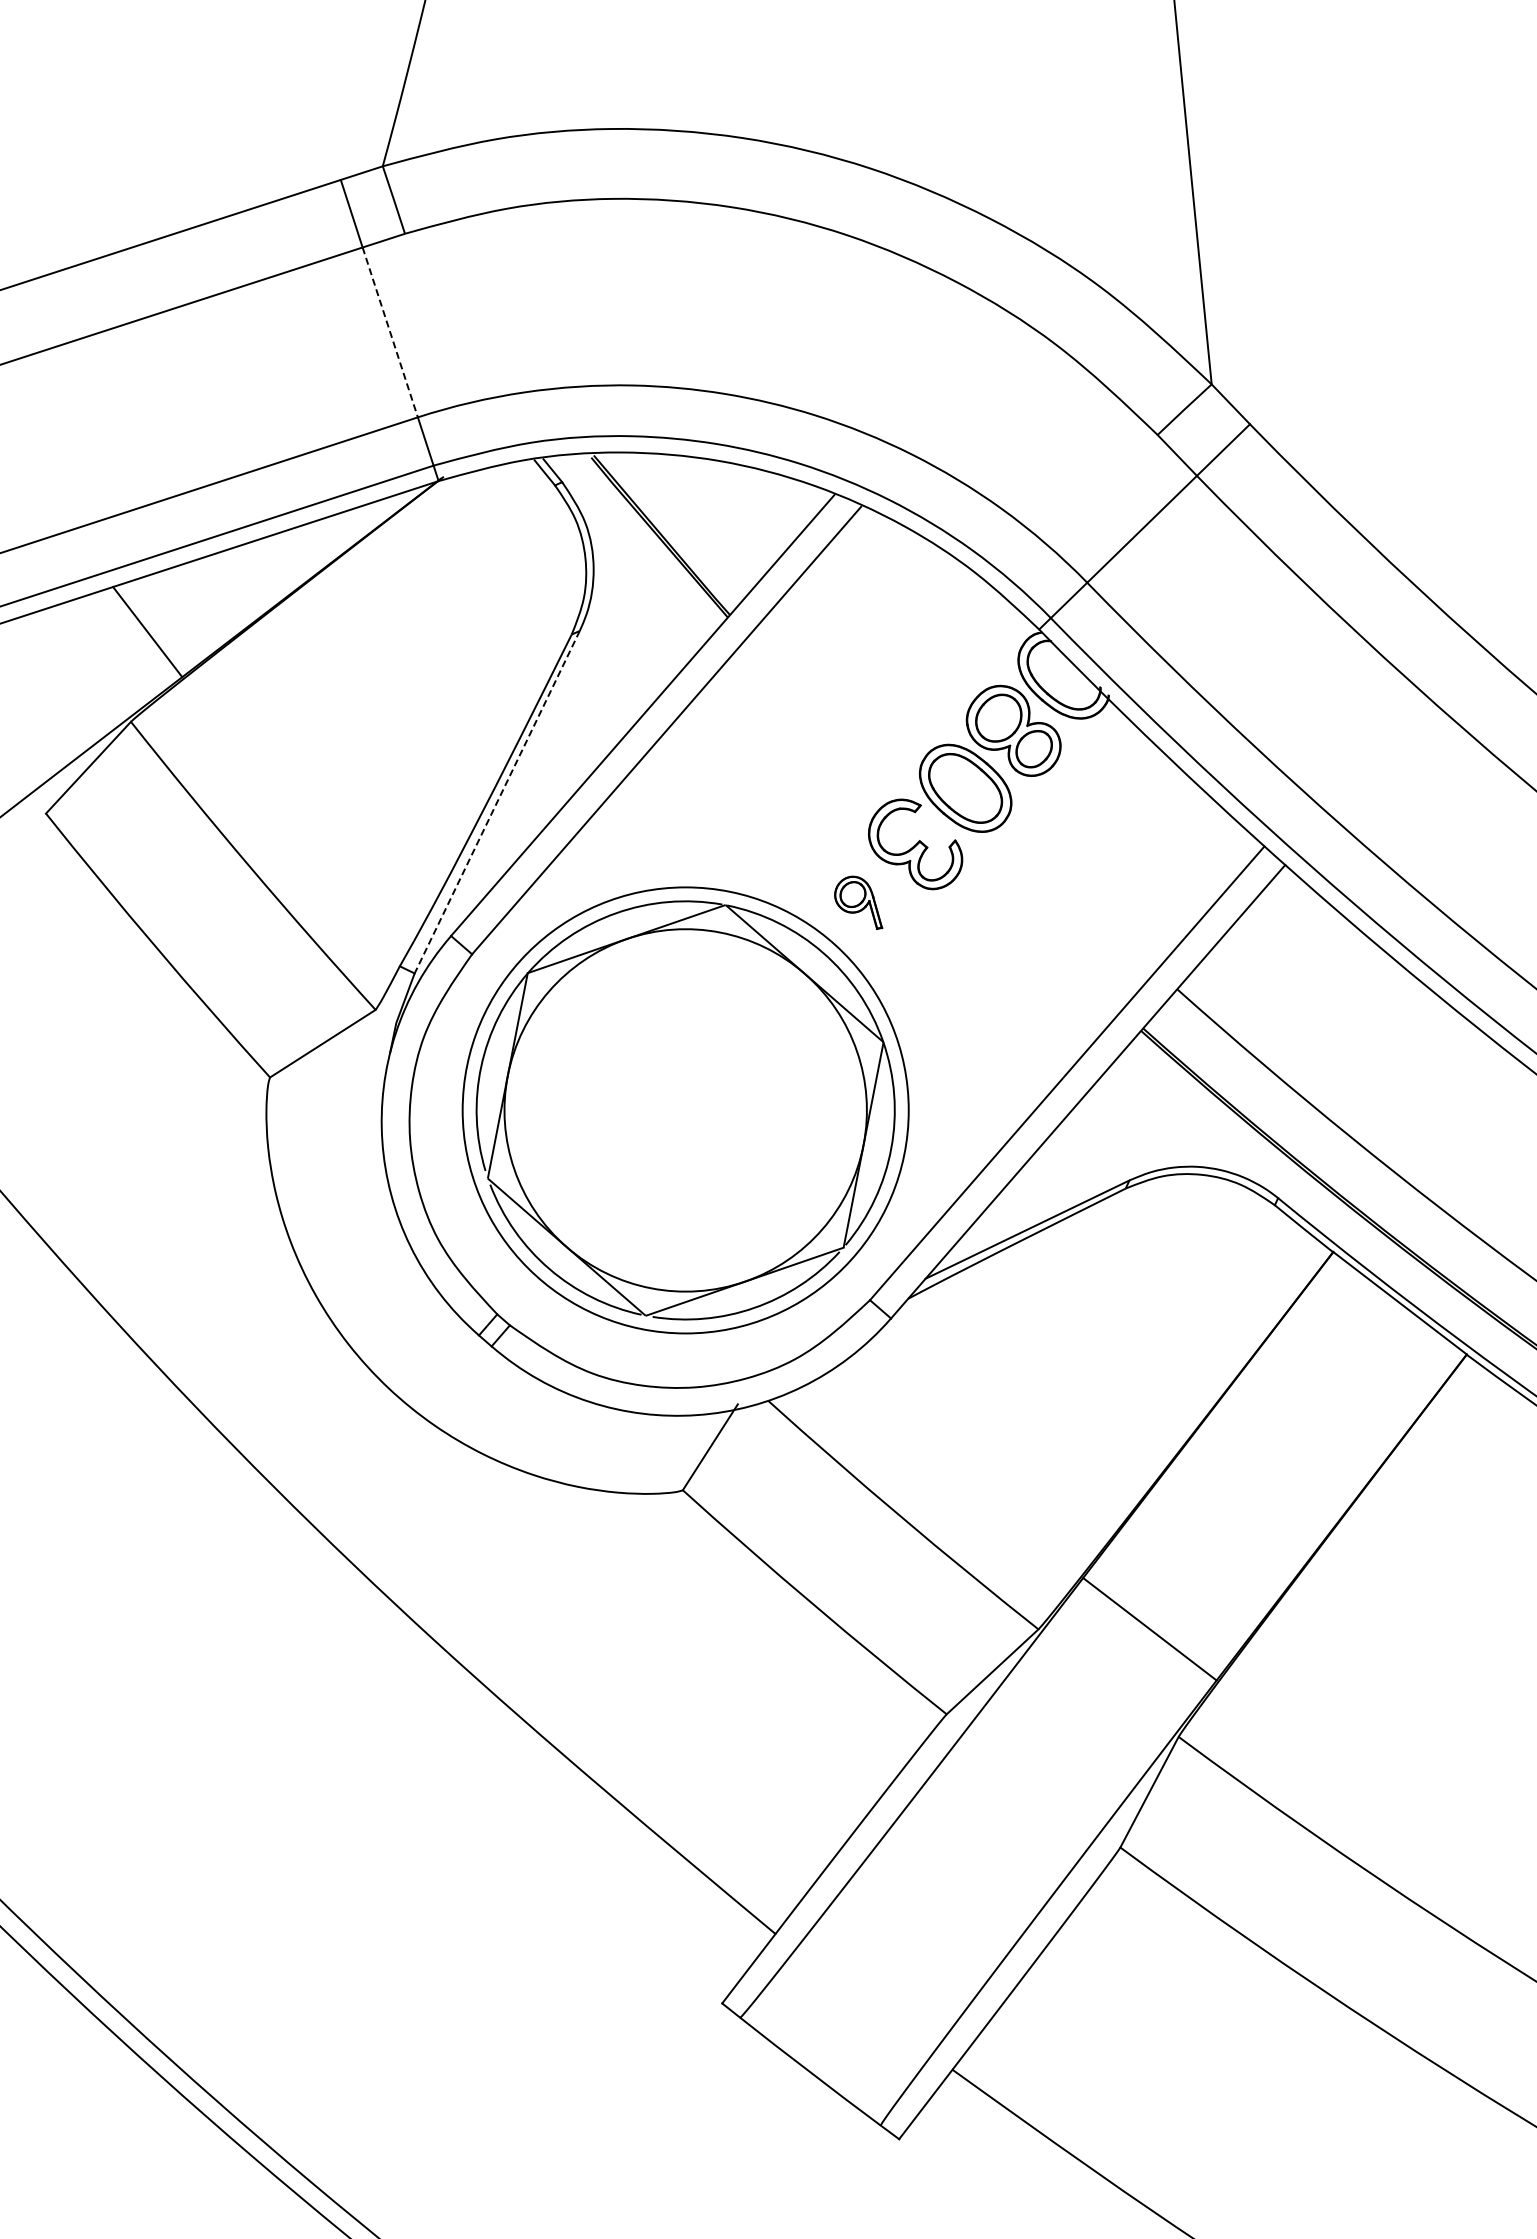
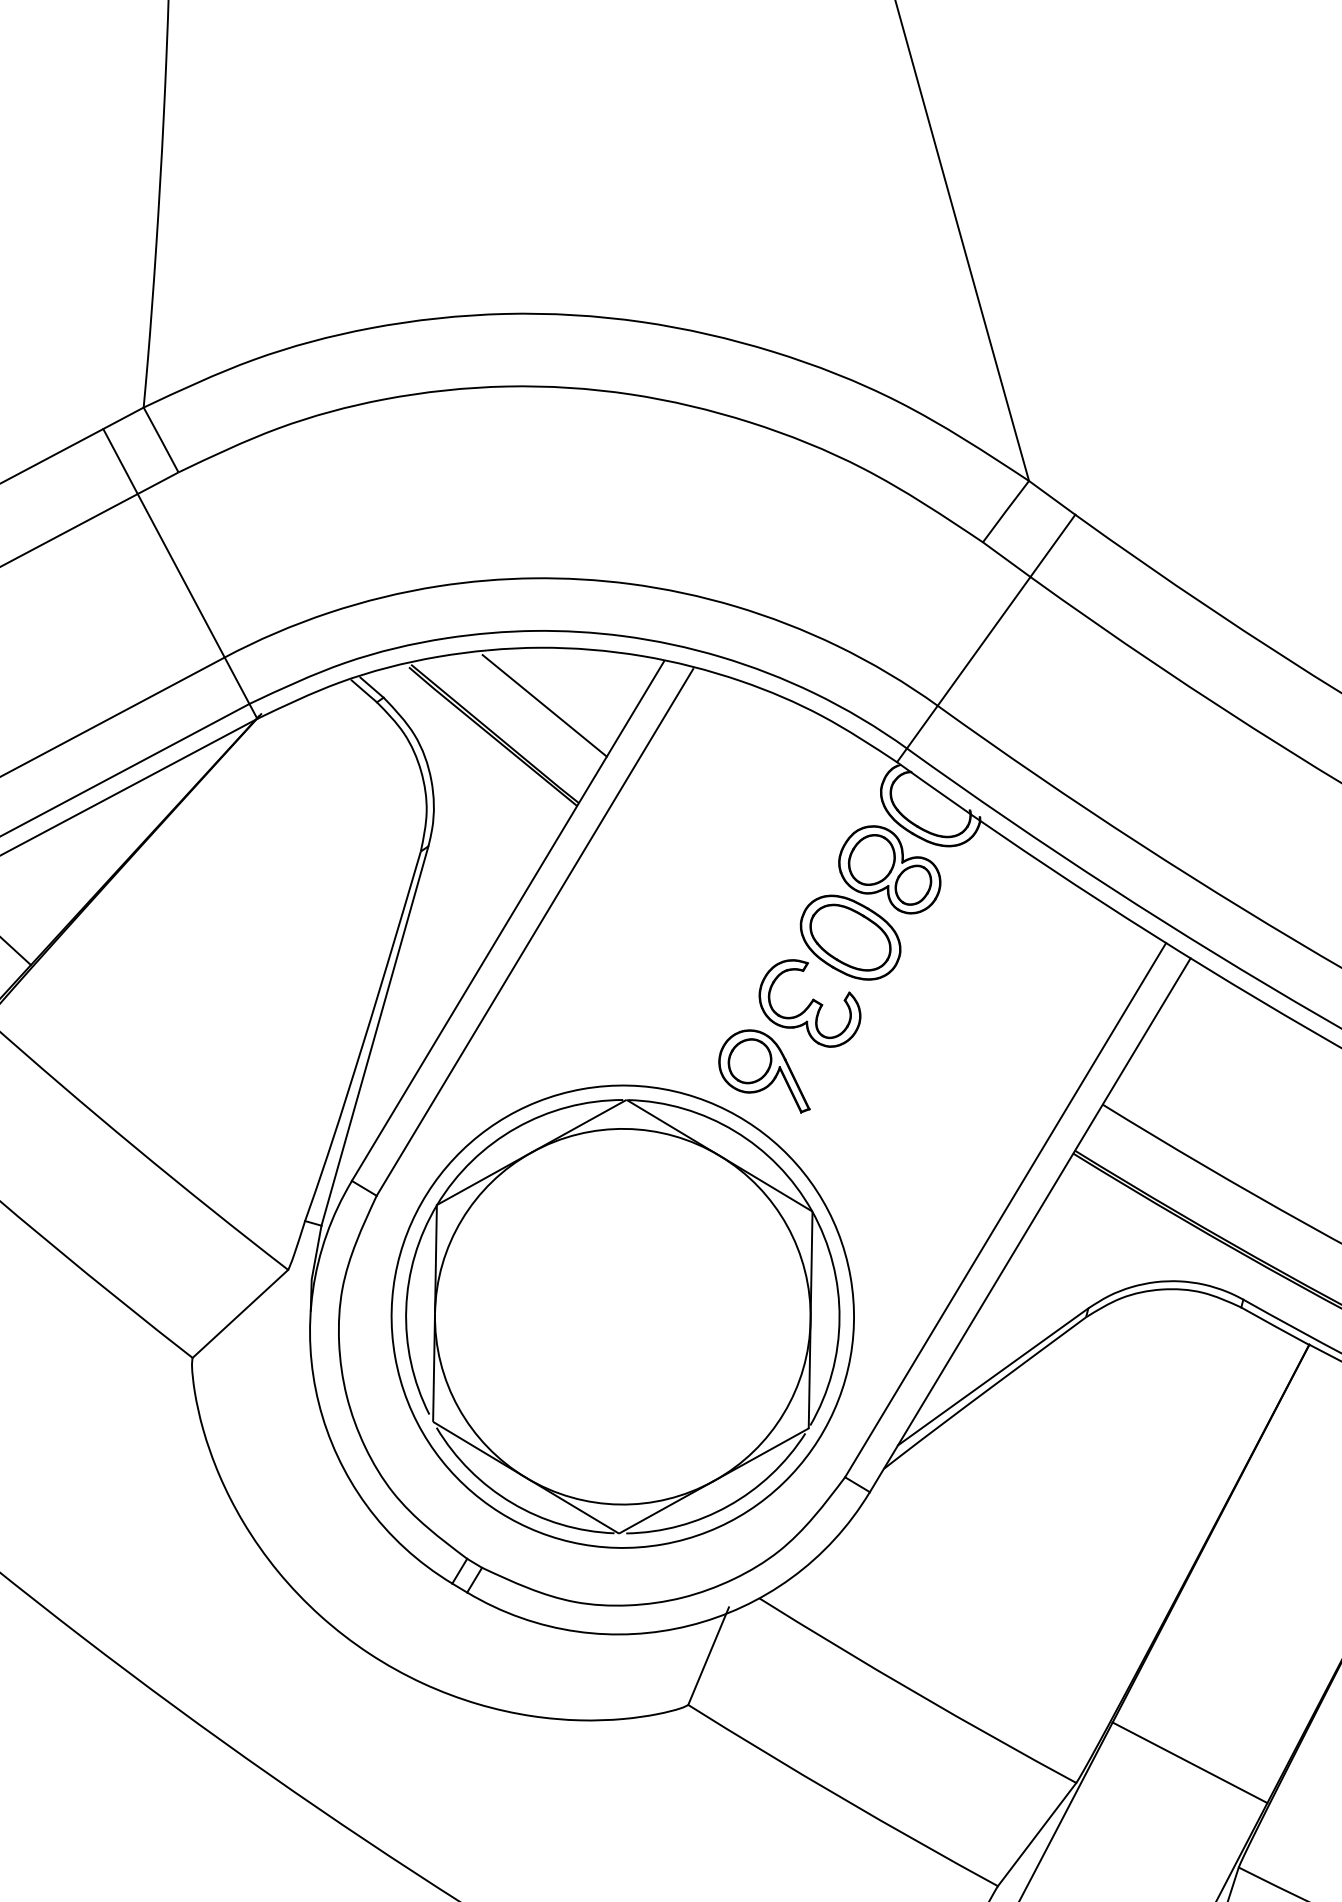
line: (390, 332) -> (181, 575), dashed -> solid
line: (713, 516) -> (544, 705), added
line: (497, 802) -> (375, 1036), dashed -> solid
part: (858, 902) -> (761, 1073), size x1.67

